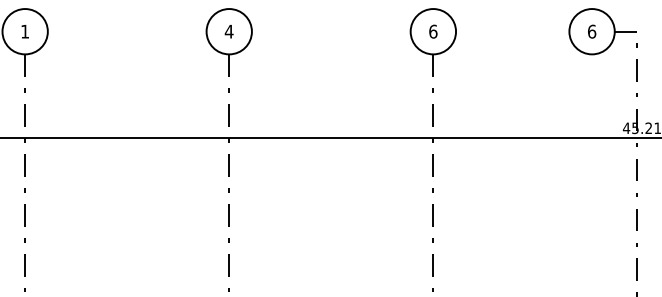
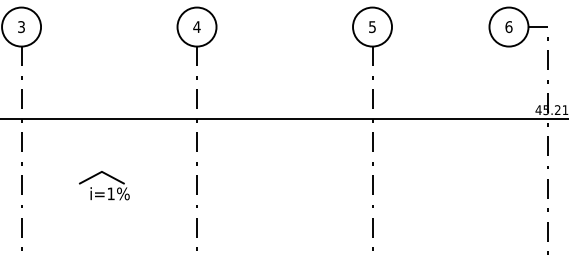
text: (25, 32) -> (21, 27), 1 -> 3
text: (433, 32) -> (372, 27), 6 -> 5
part: (121, 215) -> (104, 185), added

